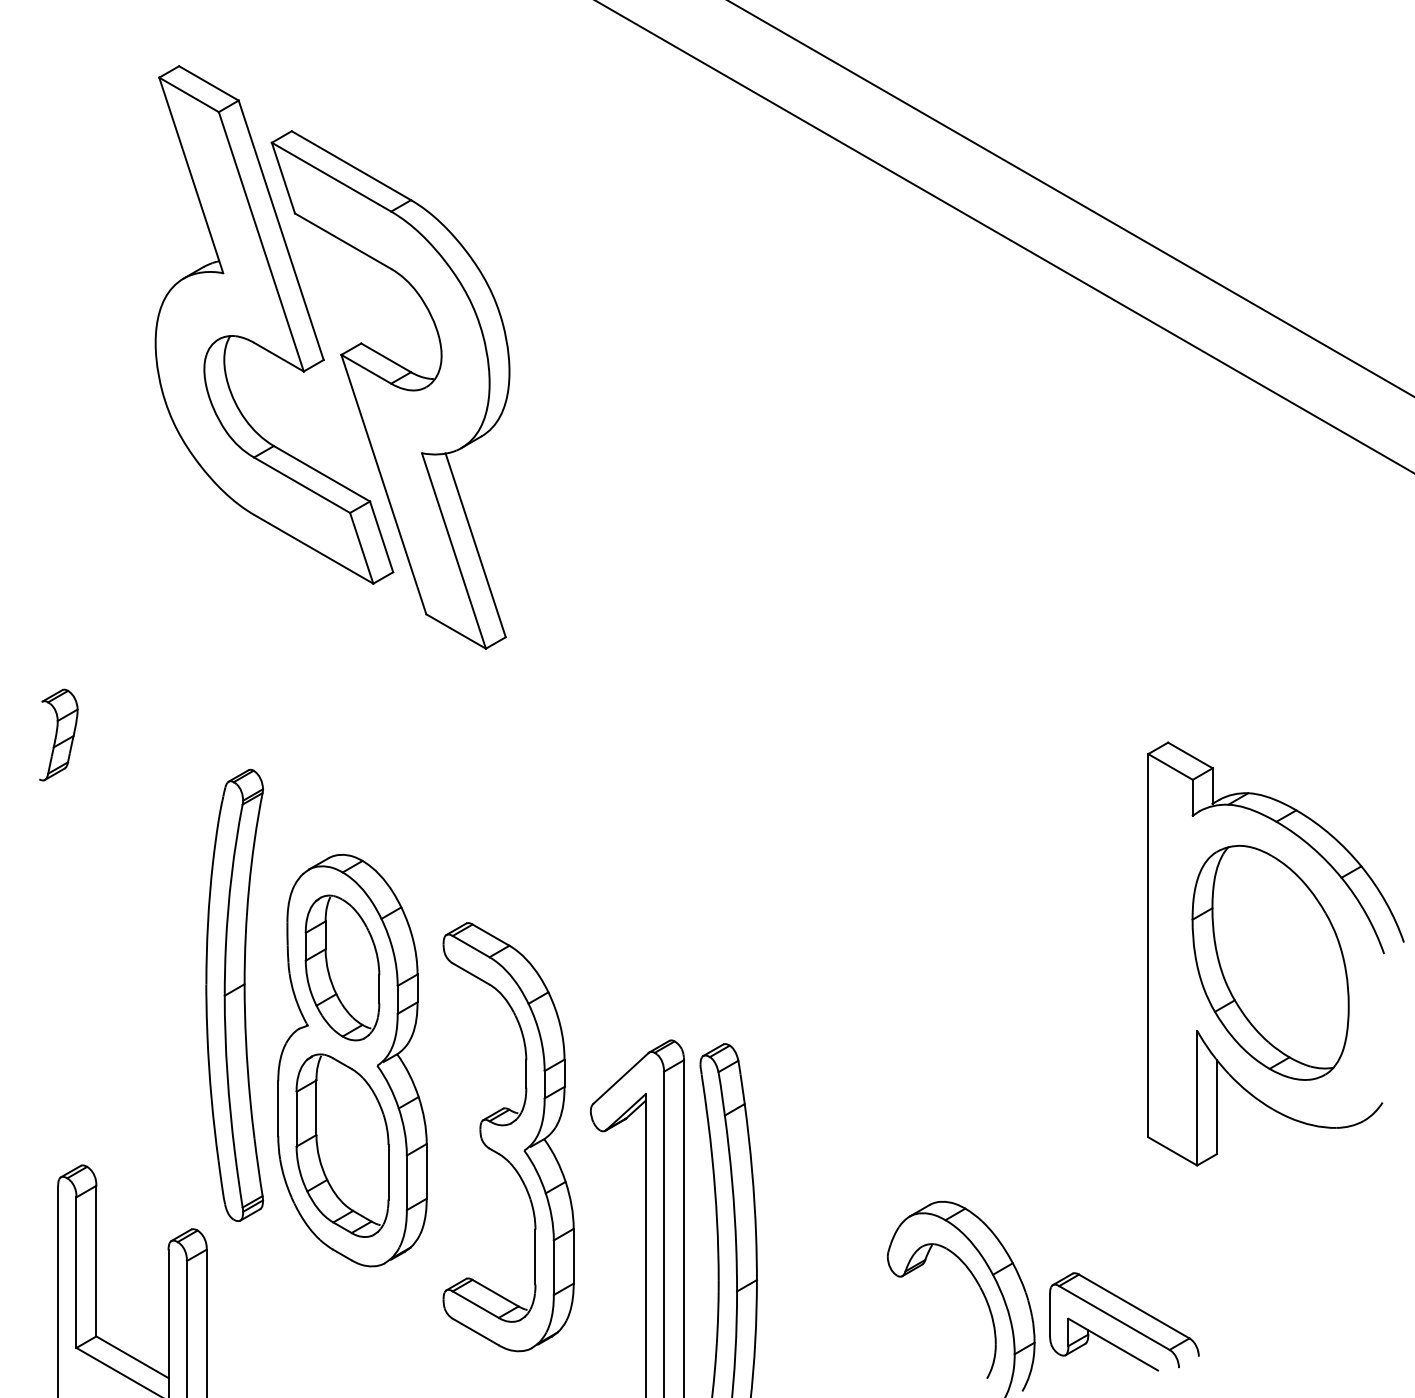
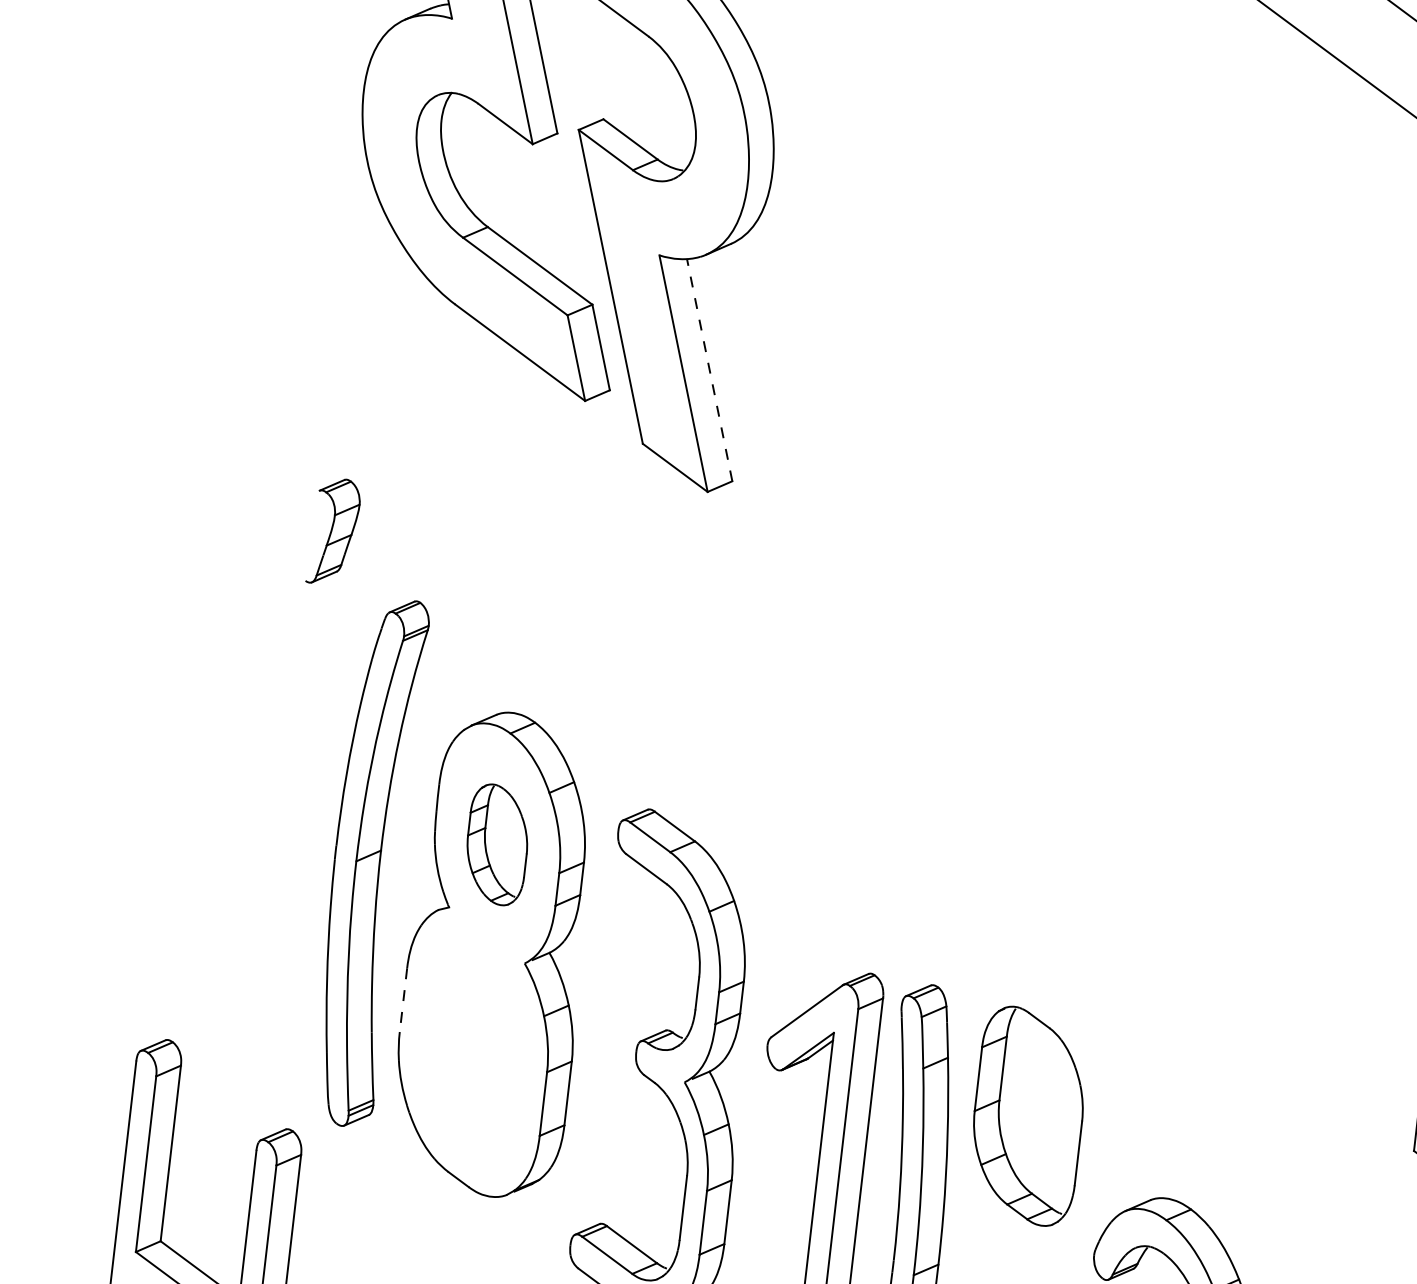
line: (475, 545) -> (709, 370), solid -> dashed
part: (58, 734) -> (333, 531), moved
part: (342, 967) -> (497, 844), size x0.7
line: (278, 1109) -> (403, 1001), solid -> dashed
part: (342, 1145) -> (1028, 1116), moved

